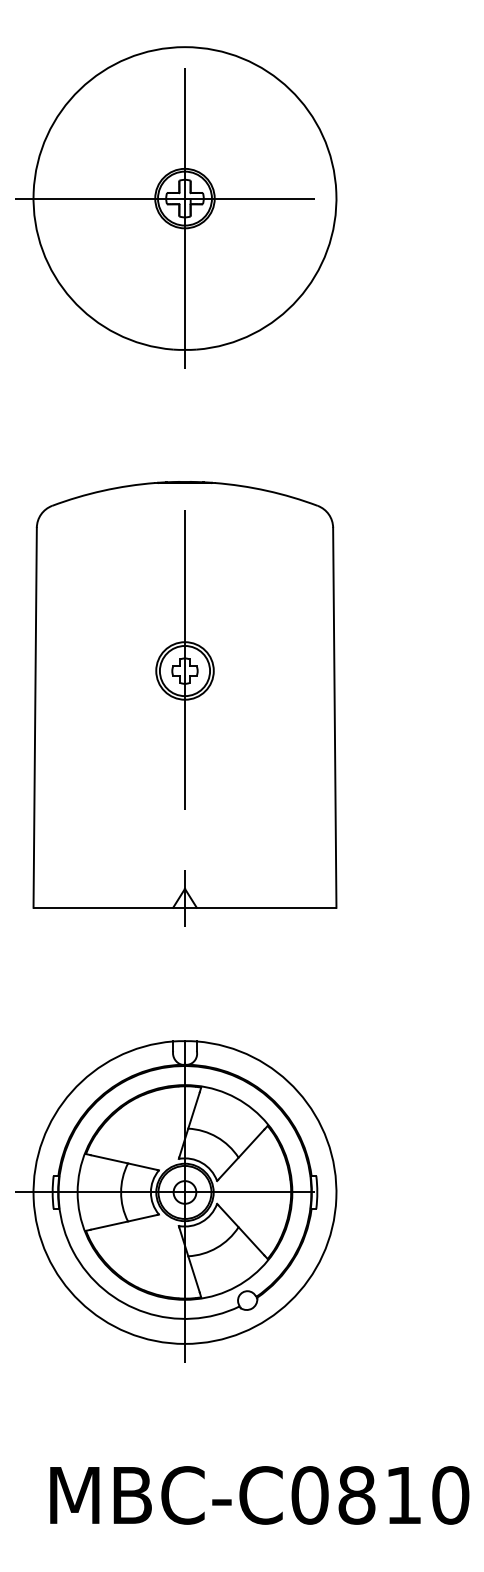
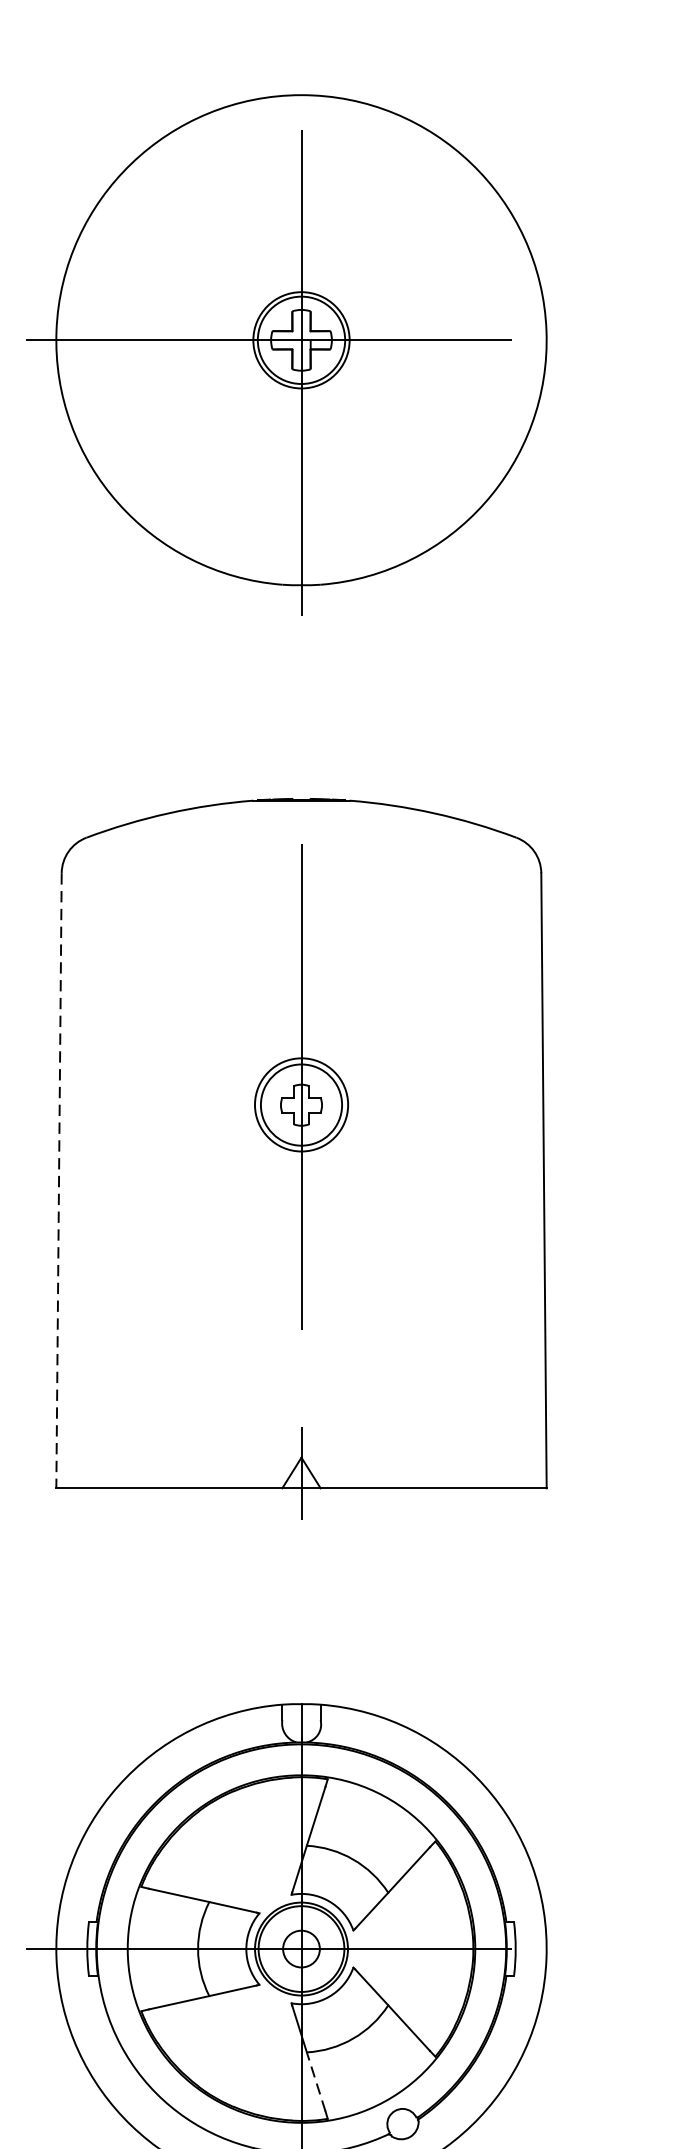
line: (35, 717) -> (59, 1180), solid -> dashed
line: (193, 1274) -> (315, 2081), solid -> dashed

